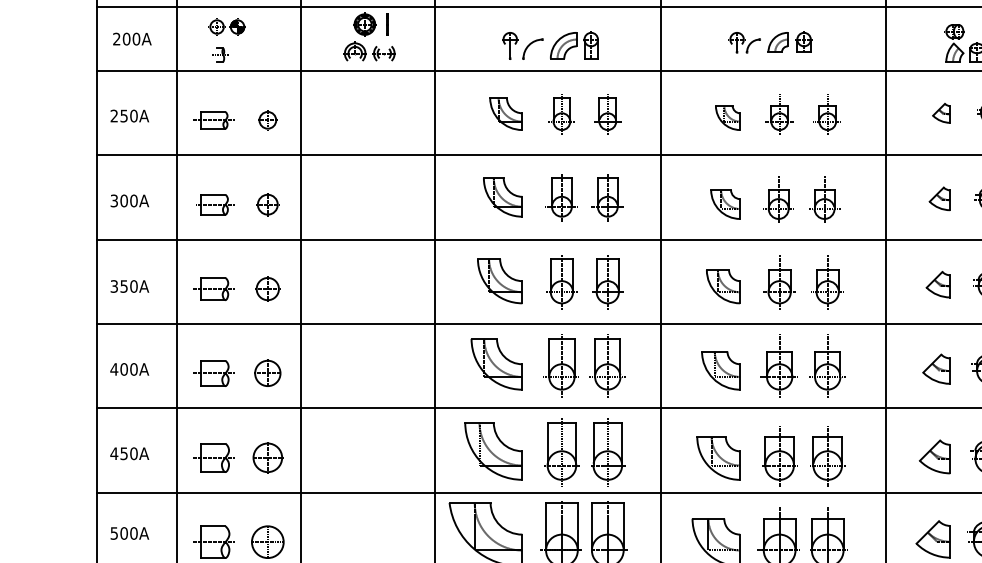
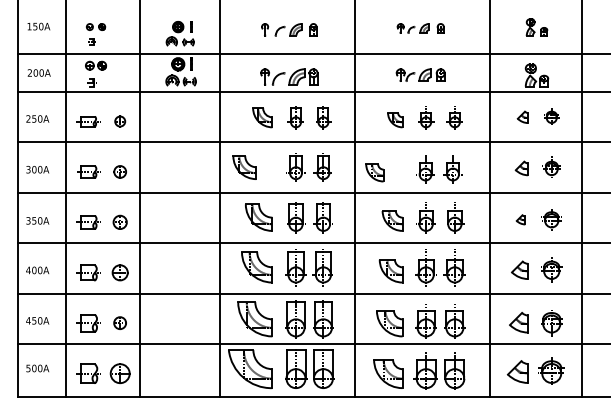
part: (502, 197) -> (244, 167), moved
part: (725, 203) -> (374, 172), moved
part: (937, 284) -> (520, 219), size x0.6
part: (266, 456) -> (119, 322), size x0.7

